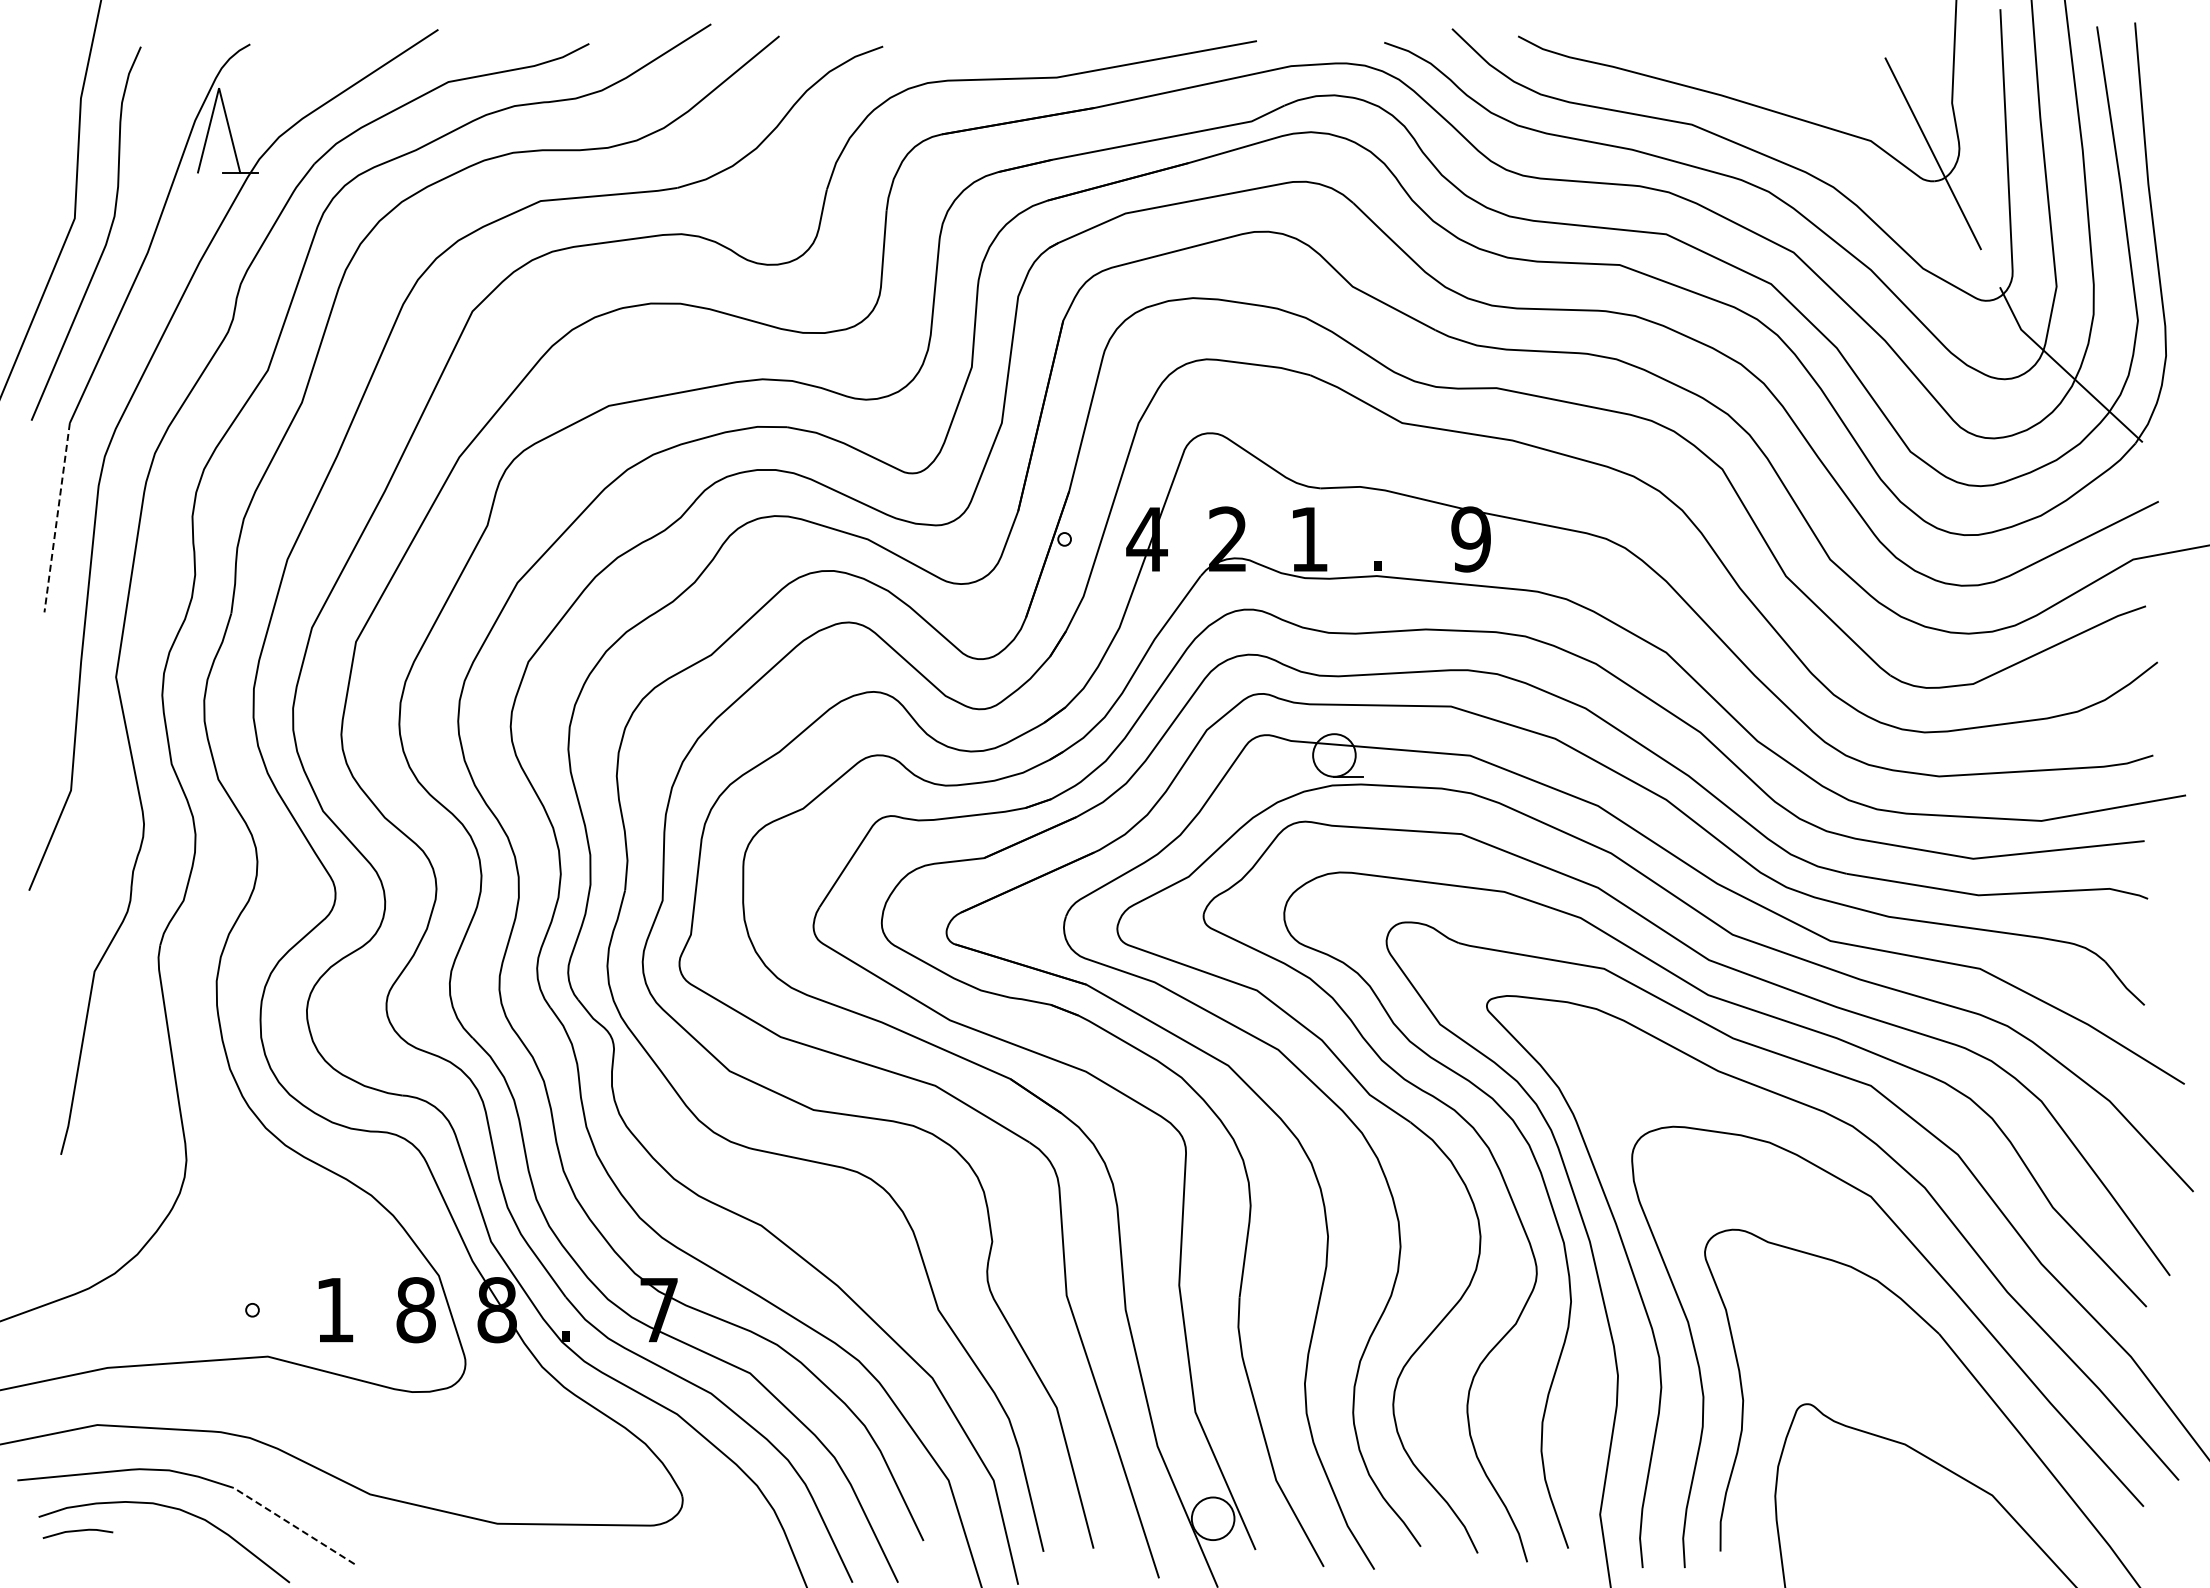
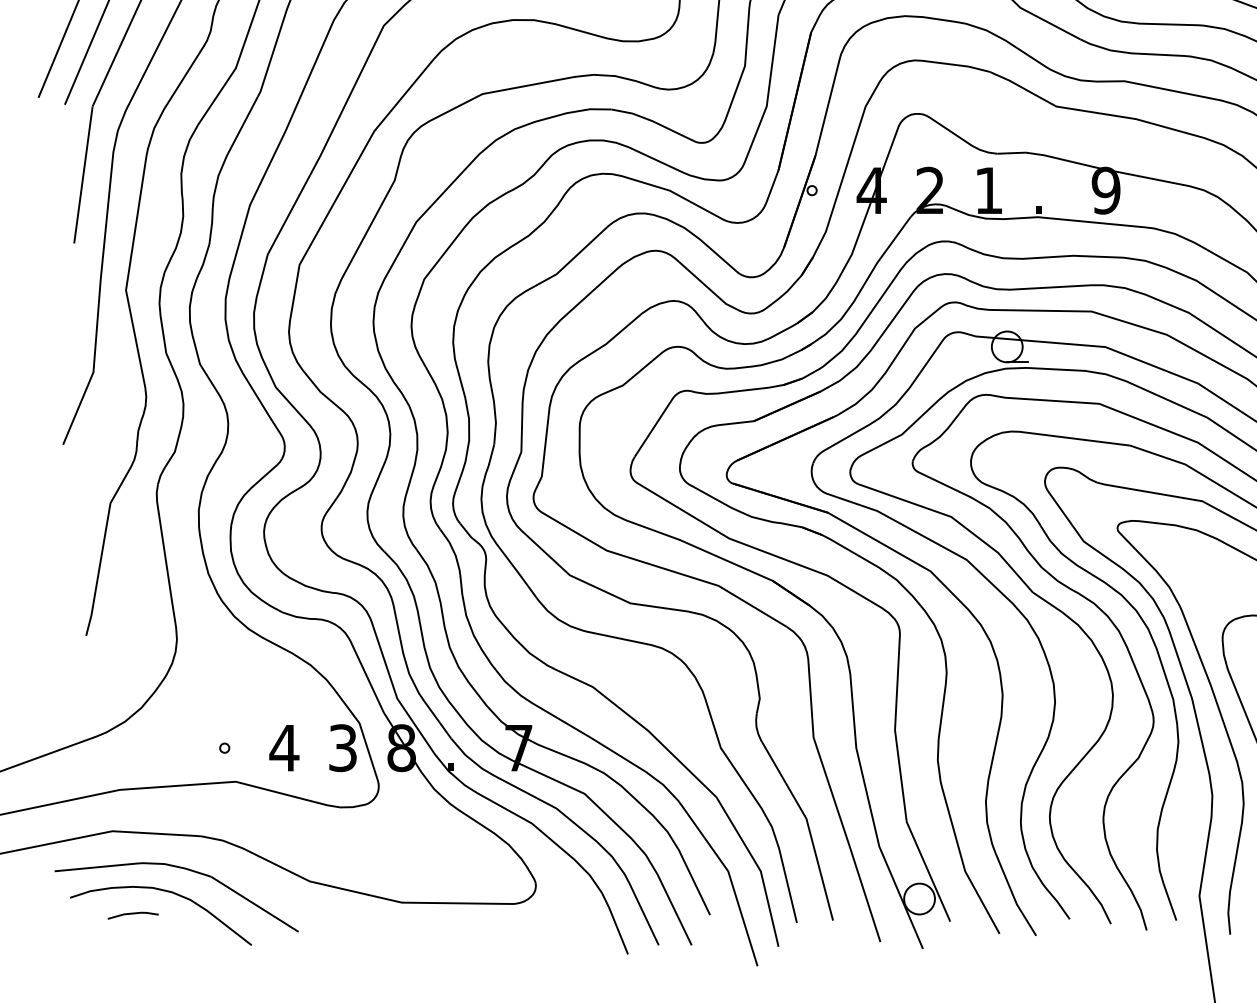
line: (57, 518) -> (83, 175), dashed -> solid
text: (334, 1310) -> (284, 748), 1 -> 4
text: (415, 1310) -> (342, 748), 8 -> 3
line: (293, 1525) -> (254, 903), dashed -> solid
line: (77, 1531) -> (132, 914), moved

